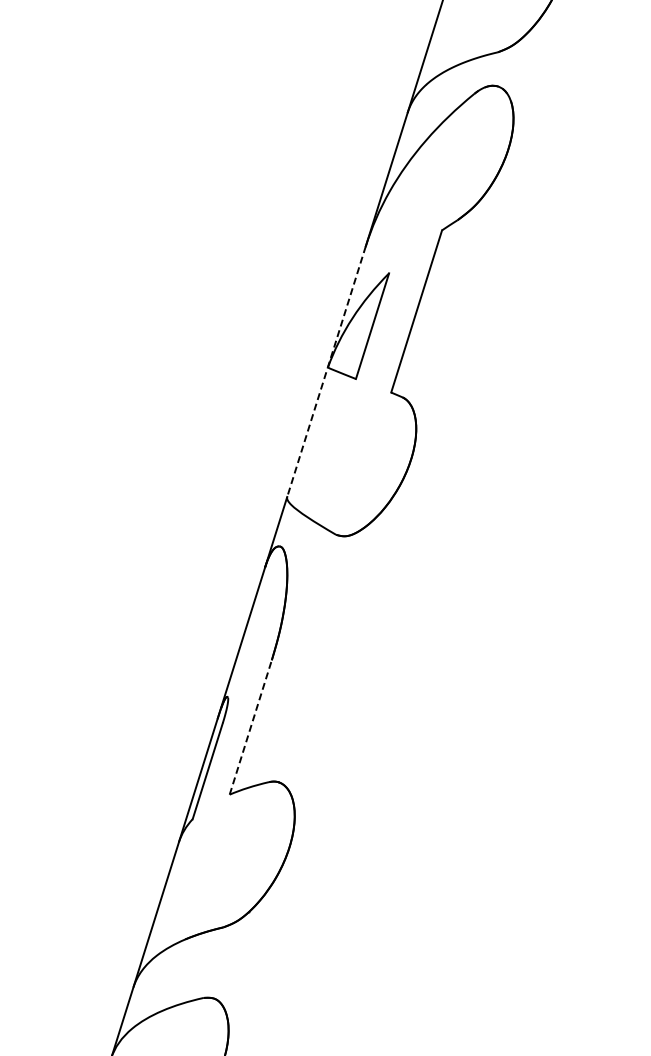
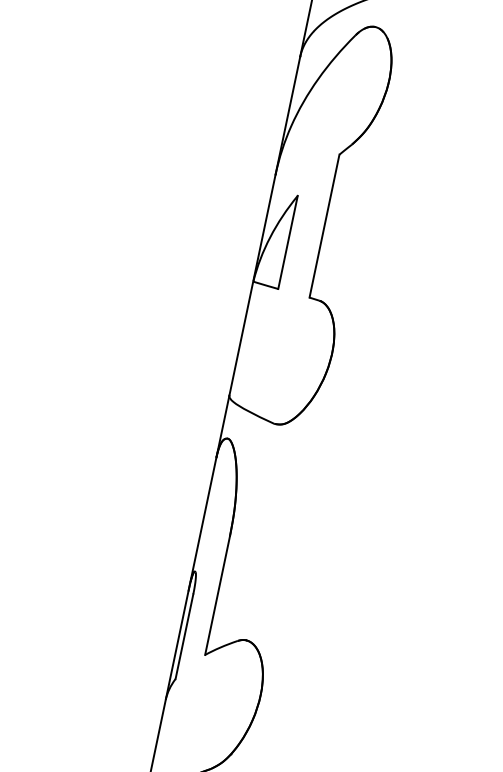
line: (326, 372) -> (252, 285), dashed -> solid
line: (250, 727) -> (217, 595), dashed -> solid

